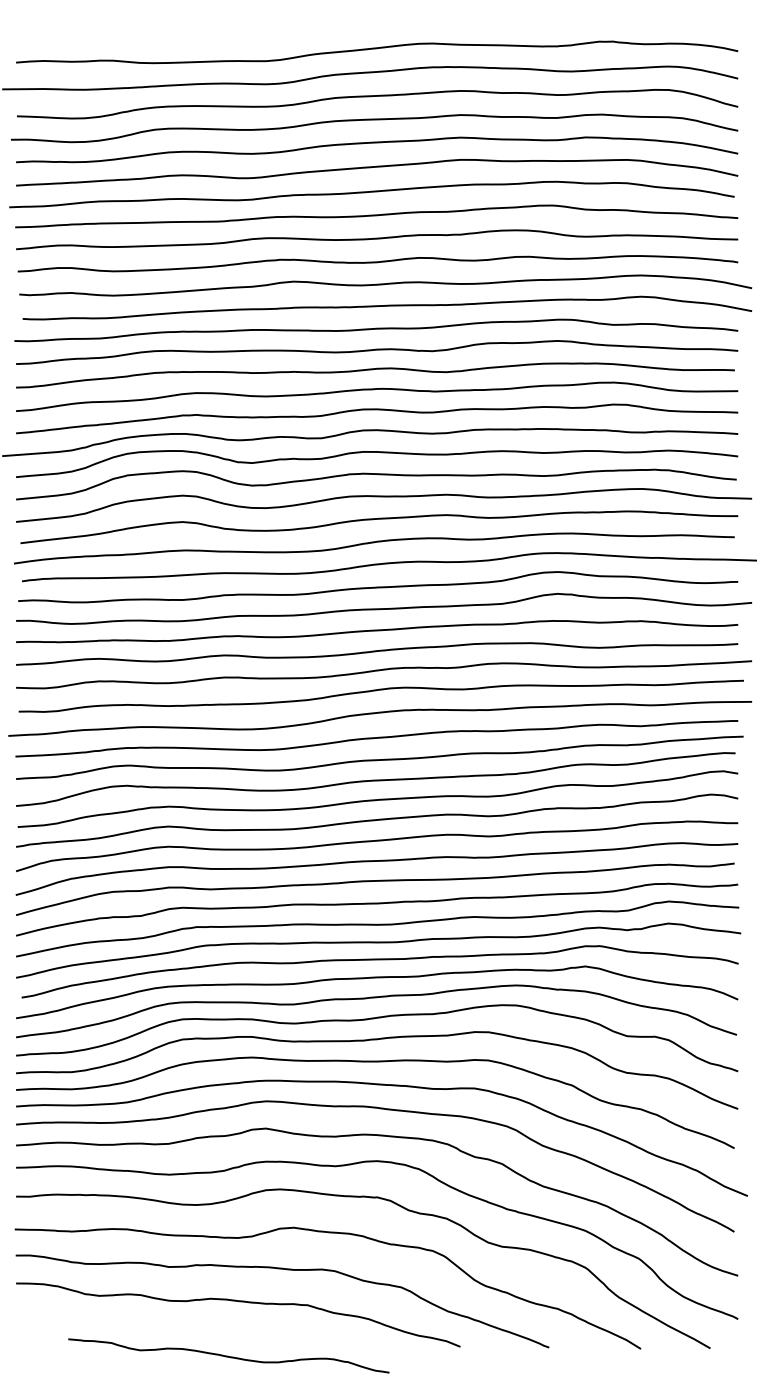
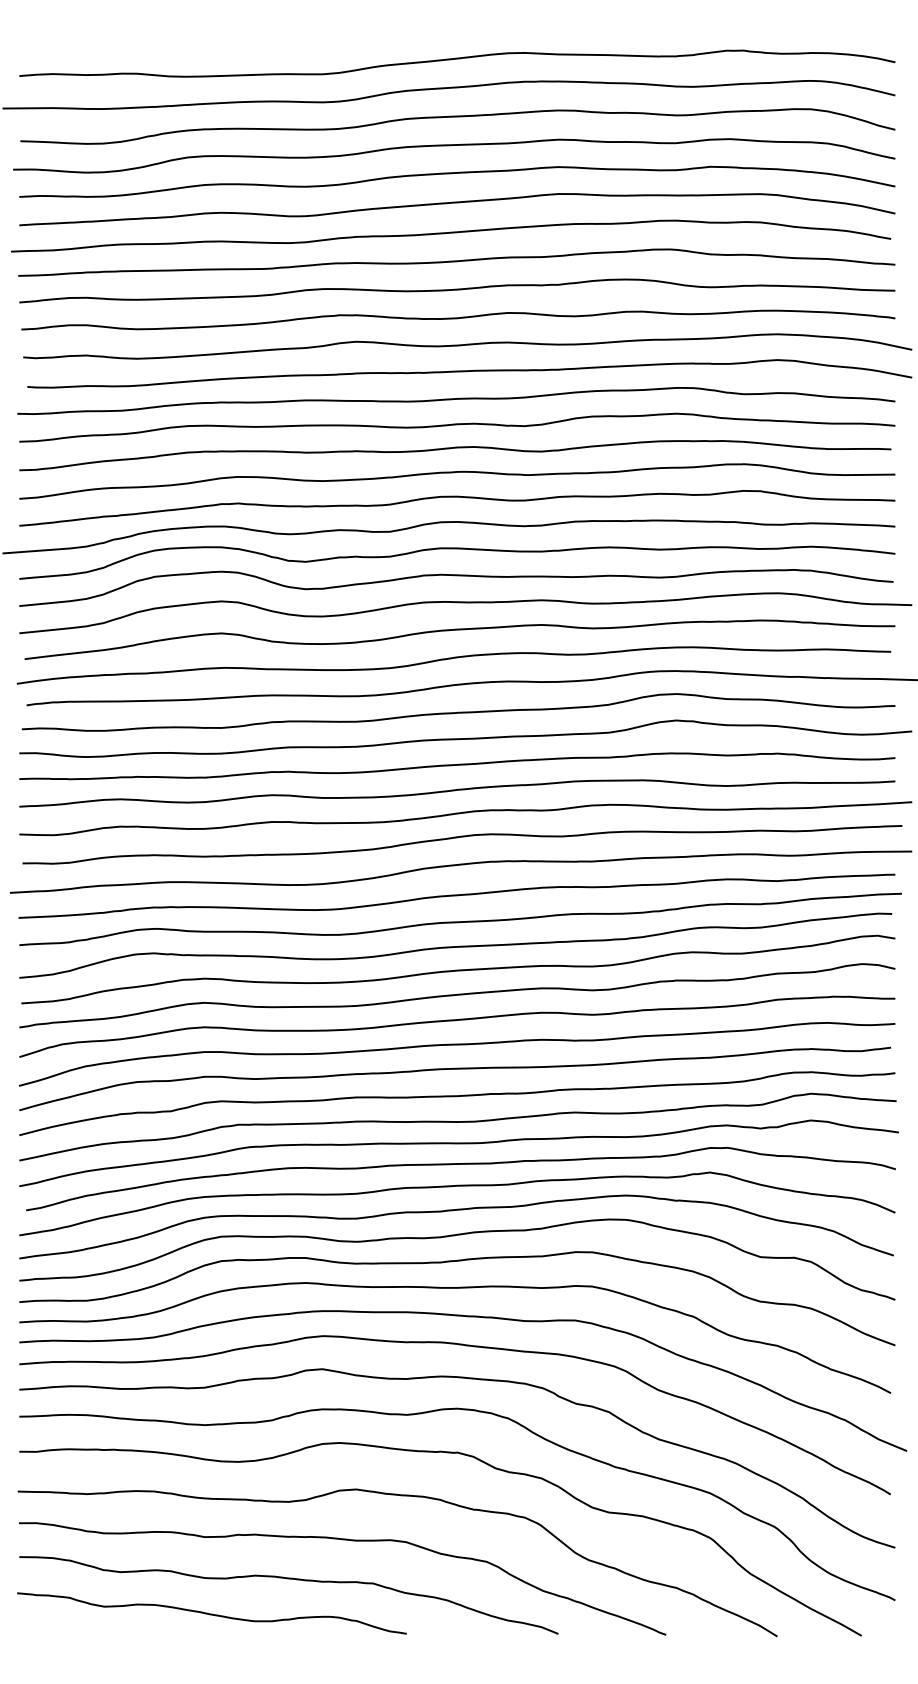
curve: (227, 1355) -> (210, 1612), moved

